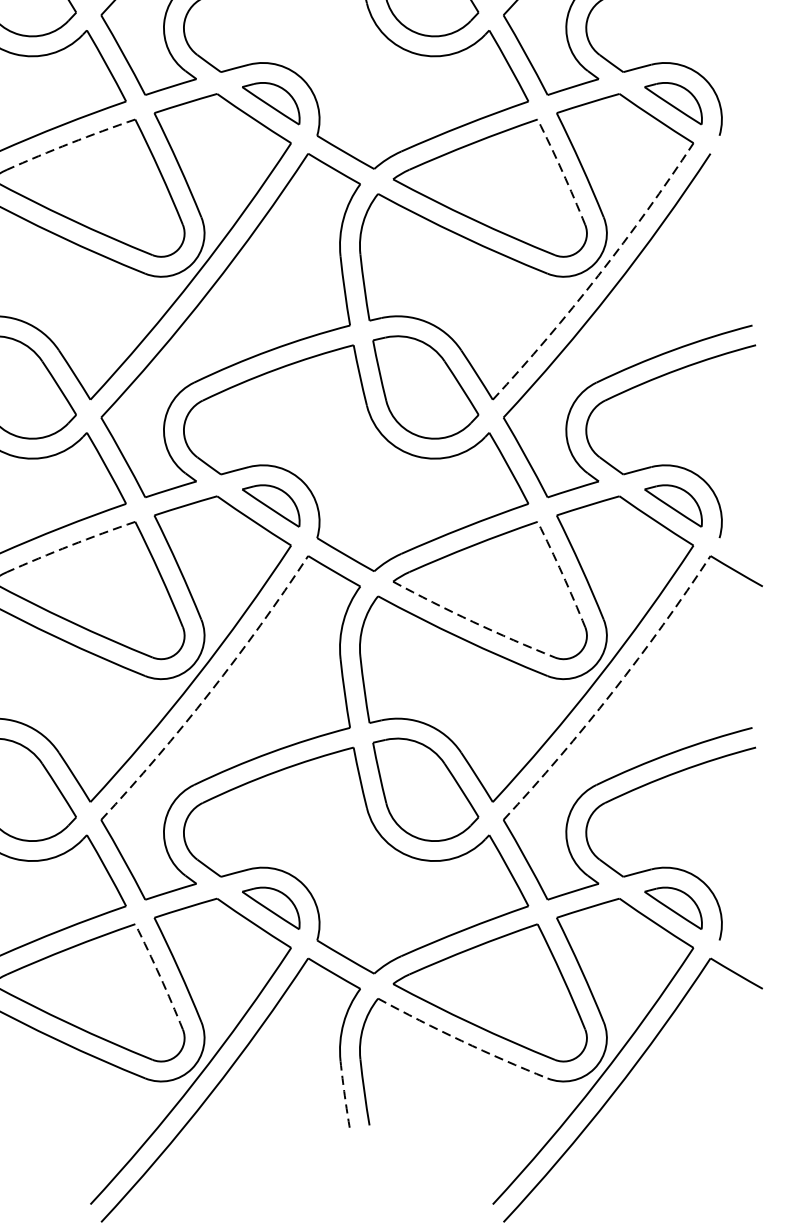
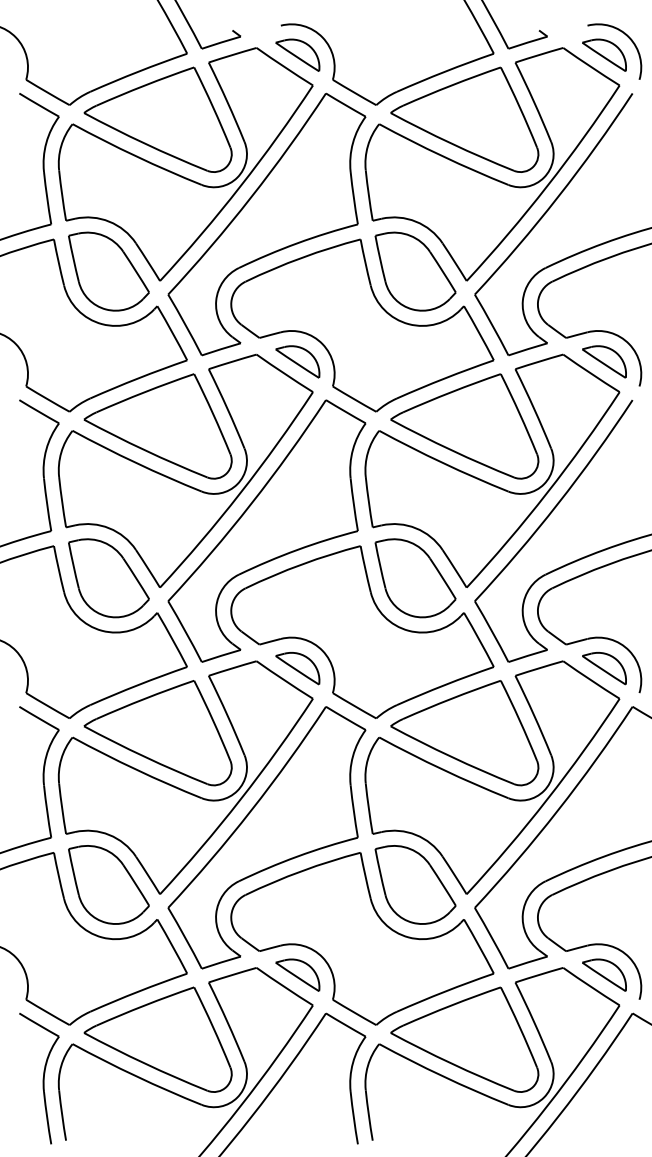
arc: (70, 143) -> (144, 392), dashed -> solid
arc: (562, 171) -> (519, 413), dashed -> solid
arc: (598, 276) -> (547, 493), dashed -> solid
arc: (70, 545) -> (144, 698), dashed -> solid
arc: (562, 574) -> (519, 720), dashed -> solid
arc: (472, 621) -> (451, 756), dashed -> solid
arc: (210, 692) -> (251, 810), dashed -> solid
arc: (611, 692) -> (557, 810), dashed -> solid
arc: (160, 976) -> (213, 1027), dashed -> solid
arc: (461, 1041) -> (442, 1076), dashed -> solid
arc: (344, 1096) -> (353, 1118), dashed -> solid

